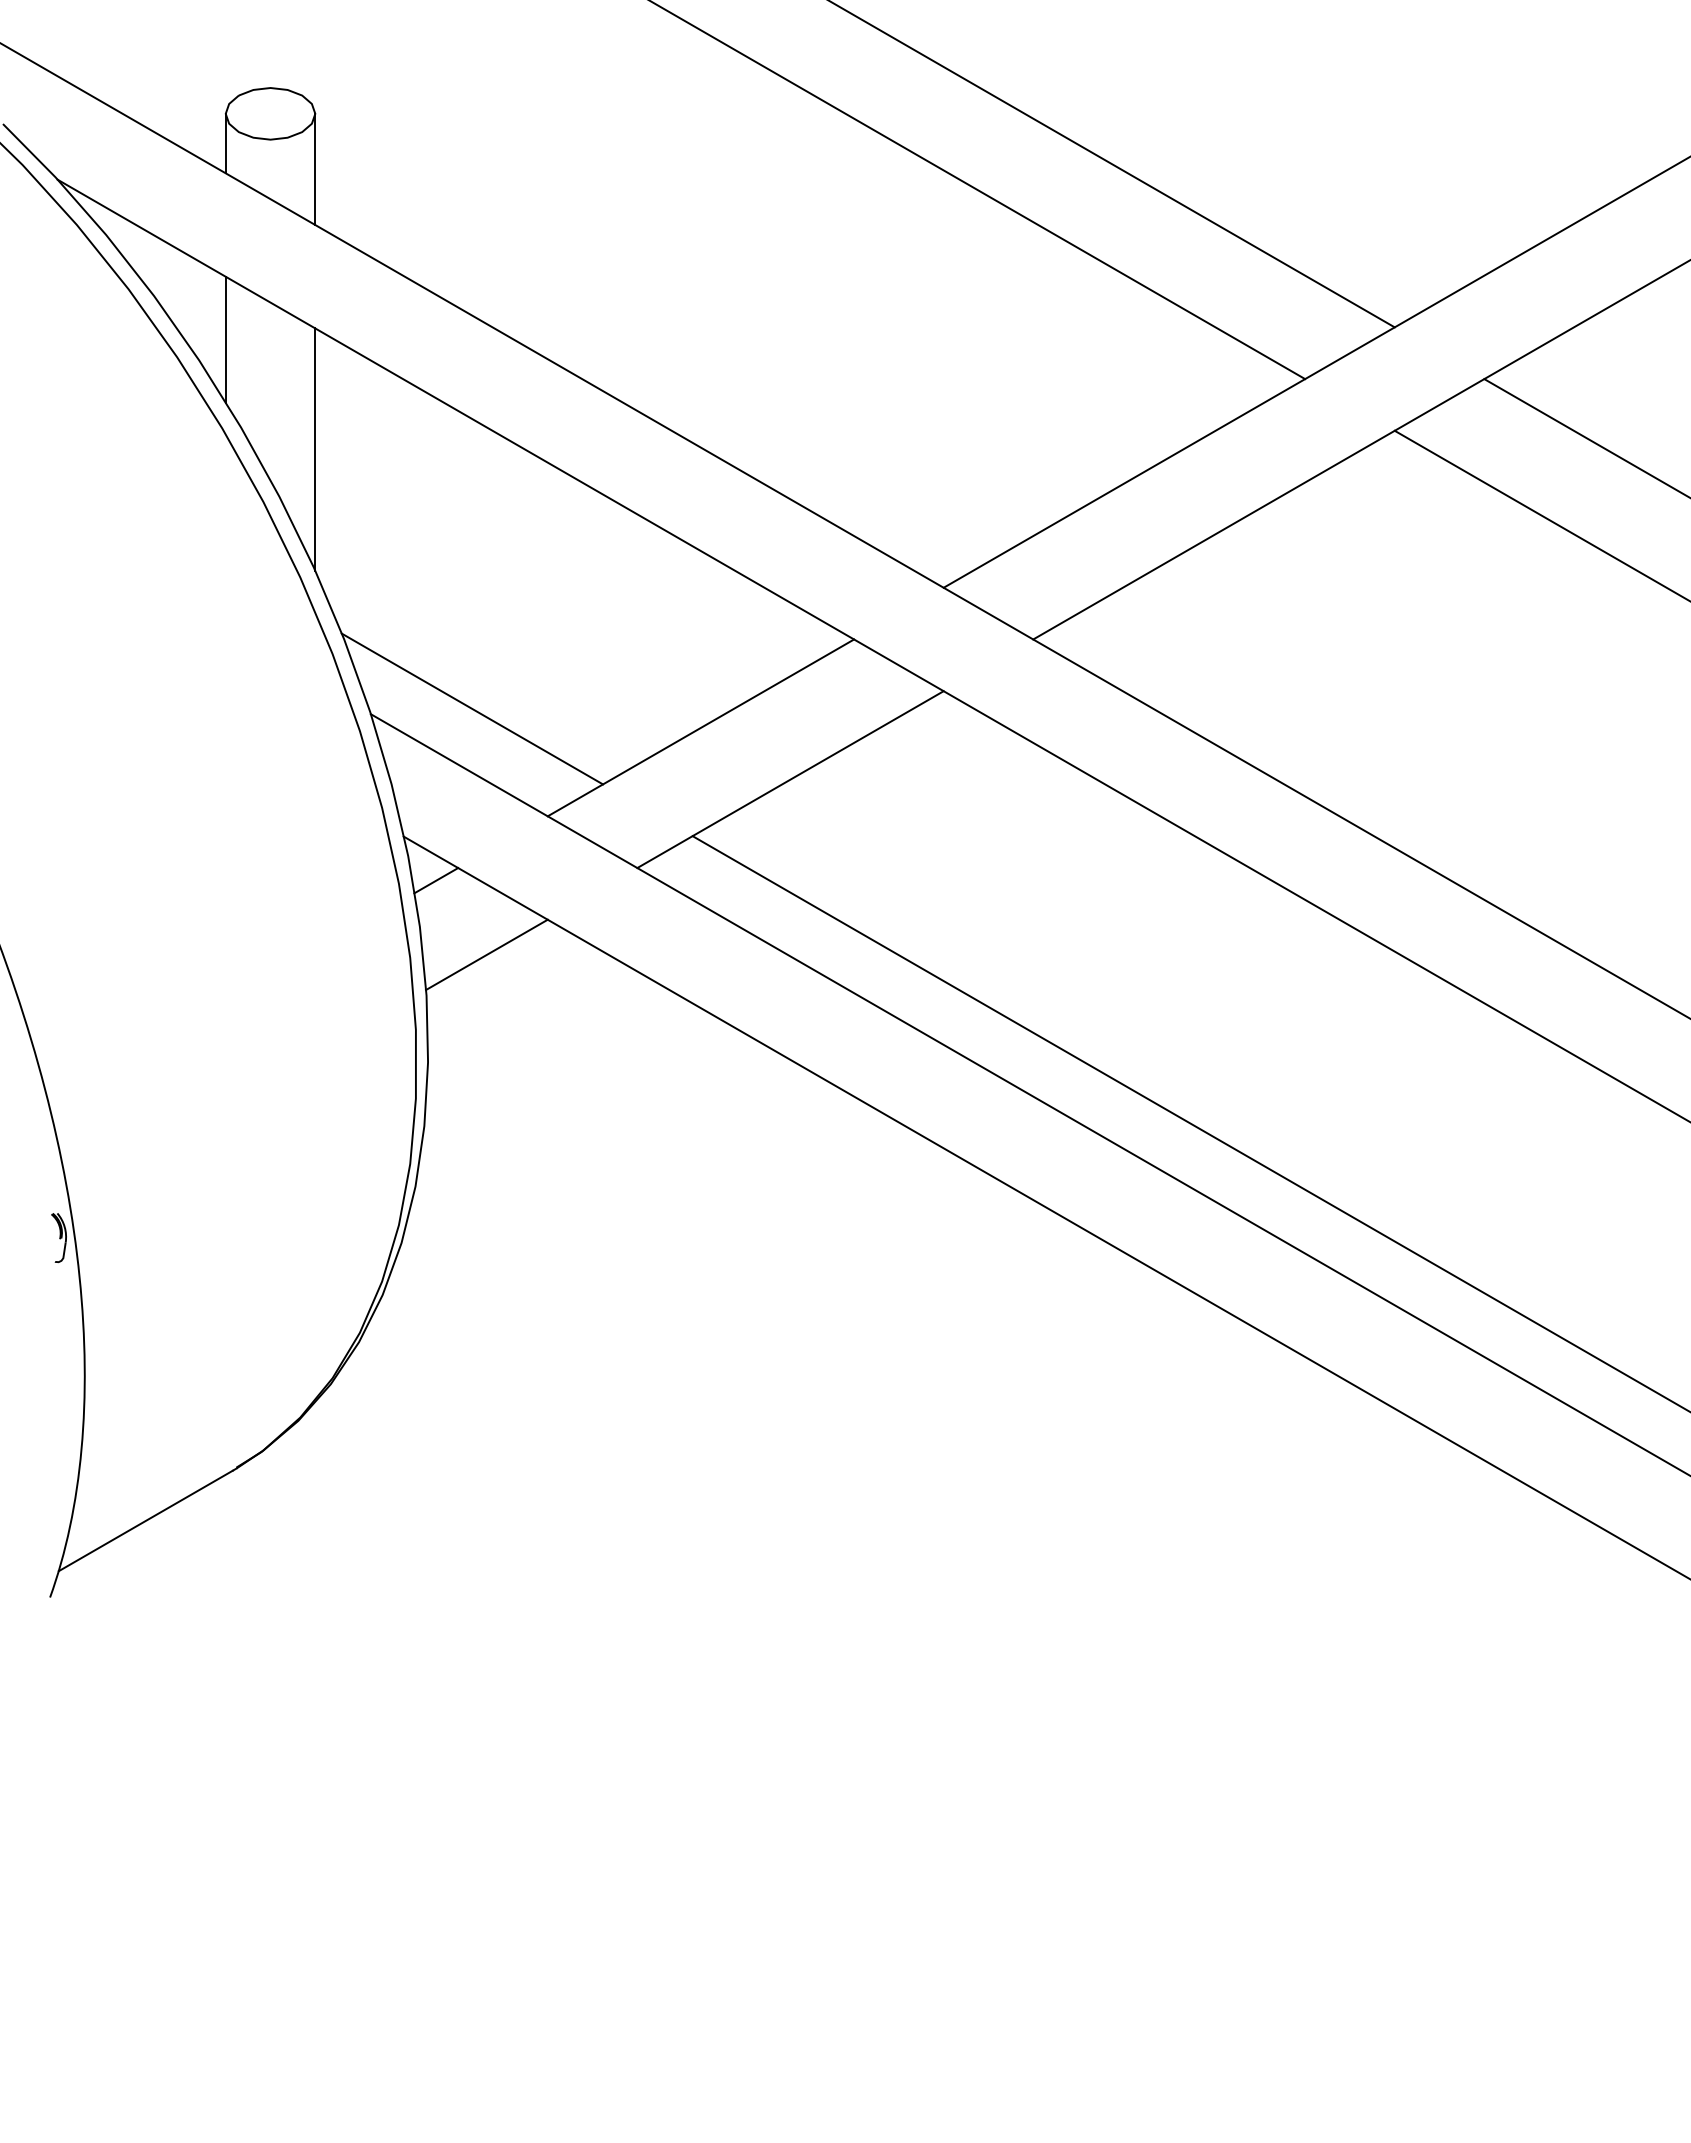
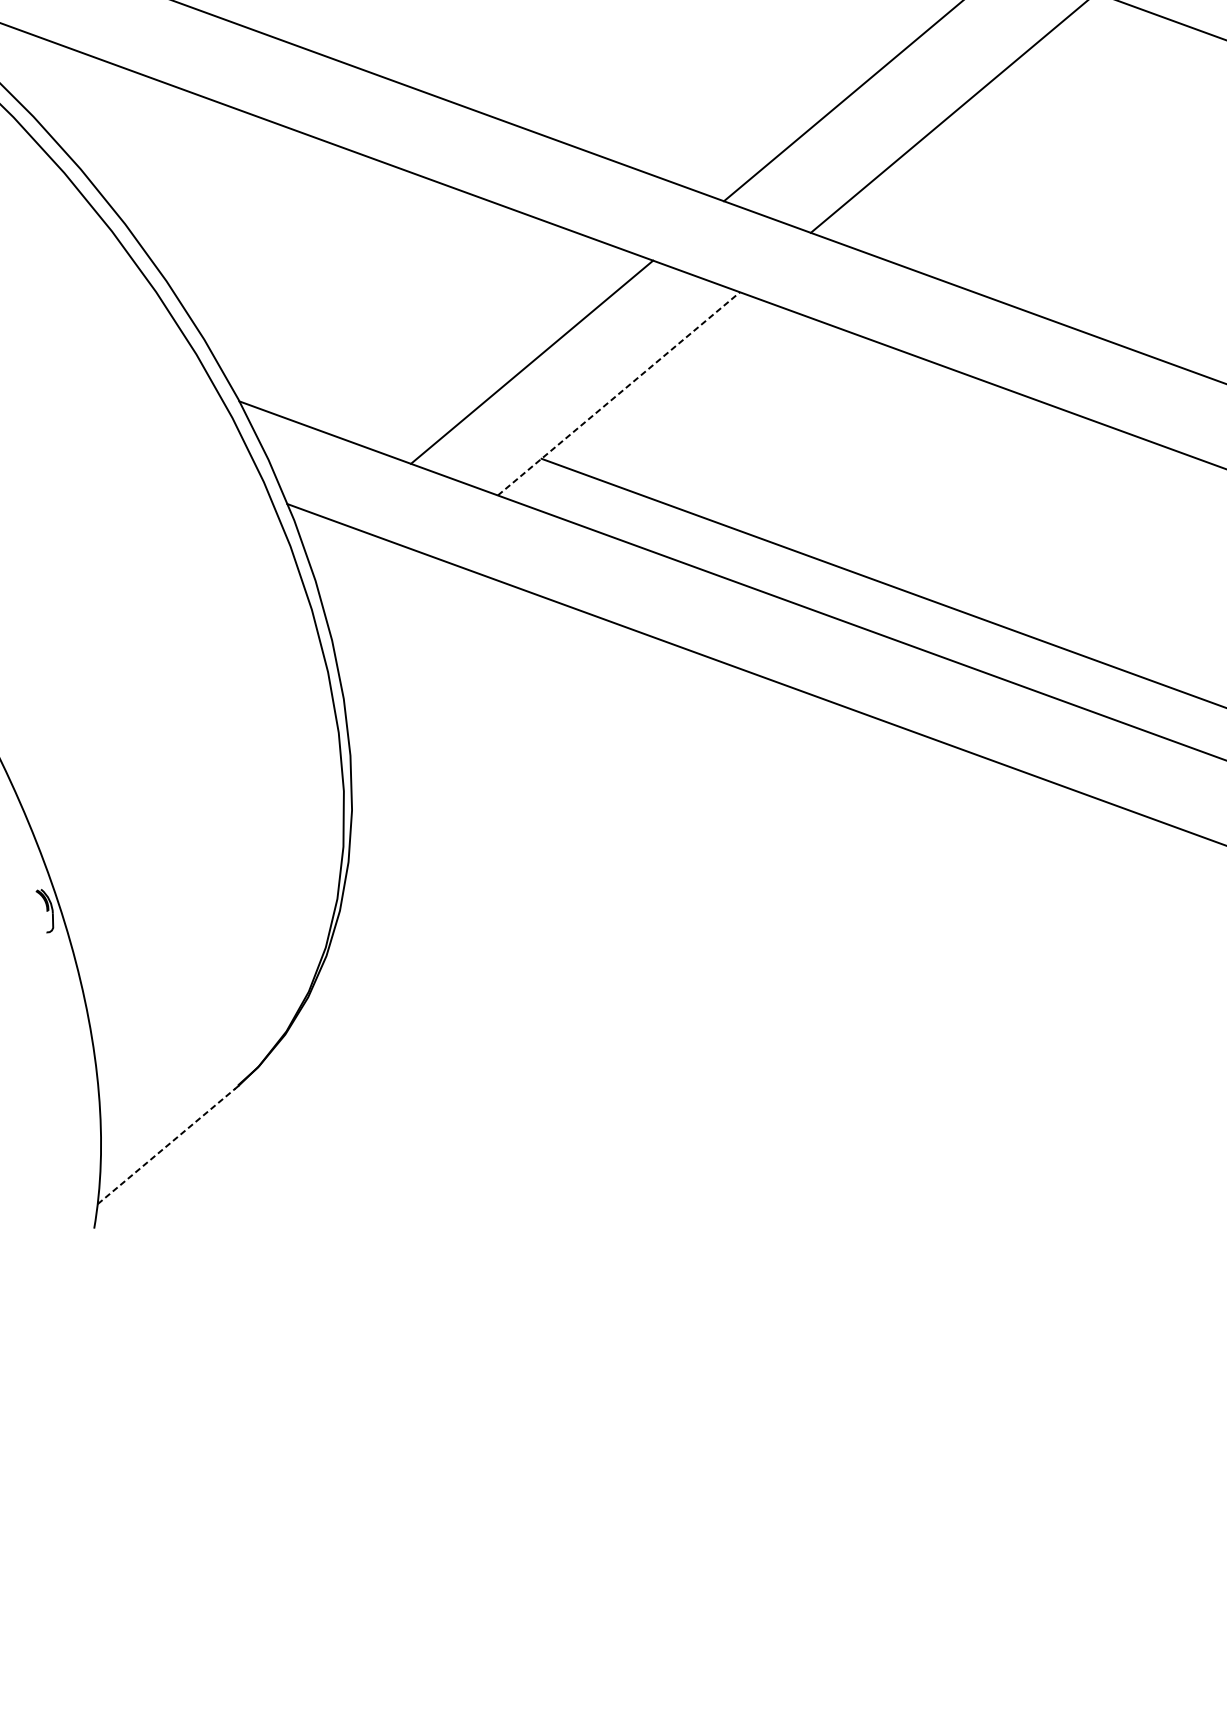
line: (225, 339) -> (53, 94), removed
line: (315, 449) -> (149, 177), removed
line: (472, 708) -> (328, 380), removed
line: (790, 779) -> (618, 393), solid -> dashed
line: (436, 880) -> (323, 537), removed
line: (486, 954) -> (378, 594), removed
line: (145, 1520) -> (166, 1146), solid -> dashed

